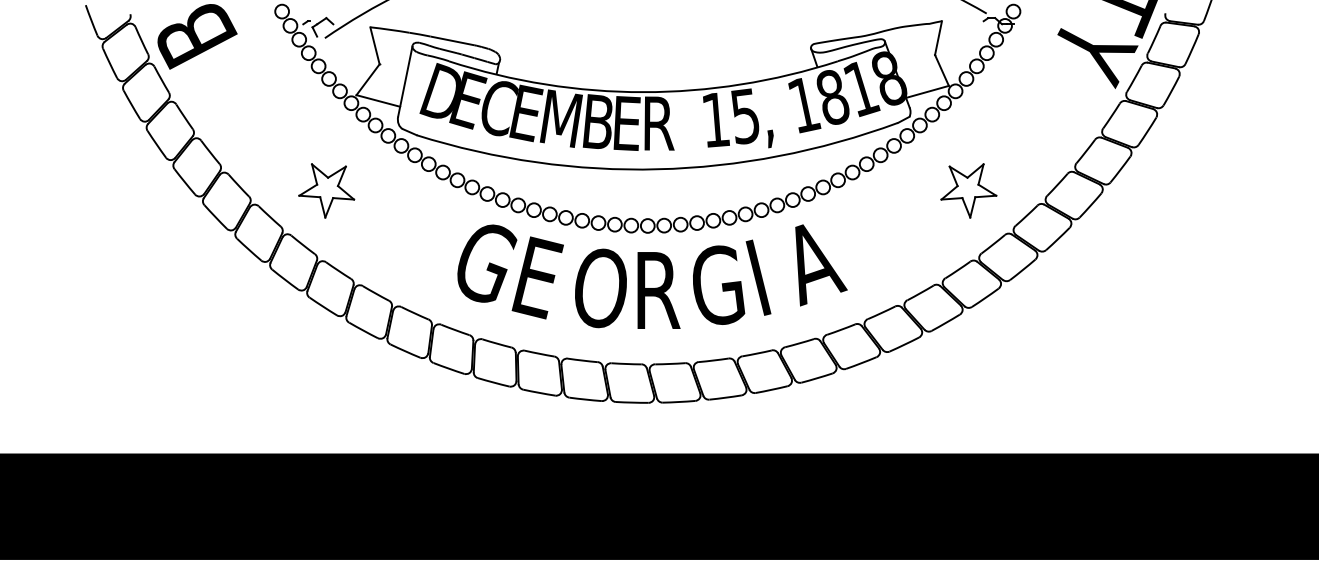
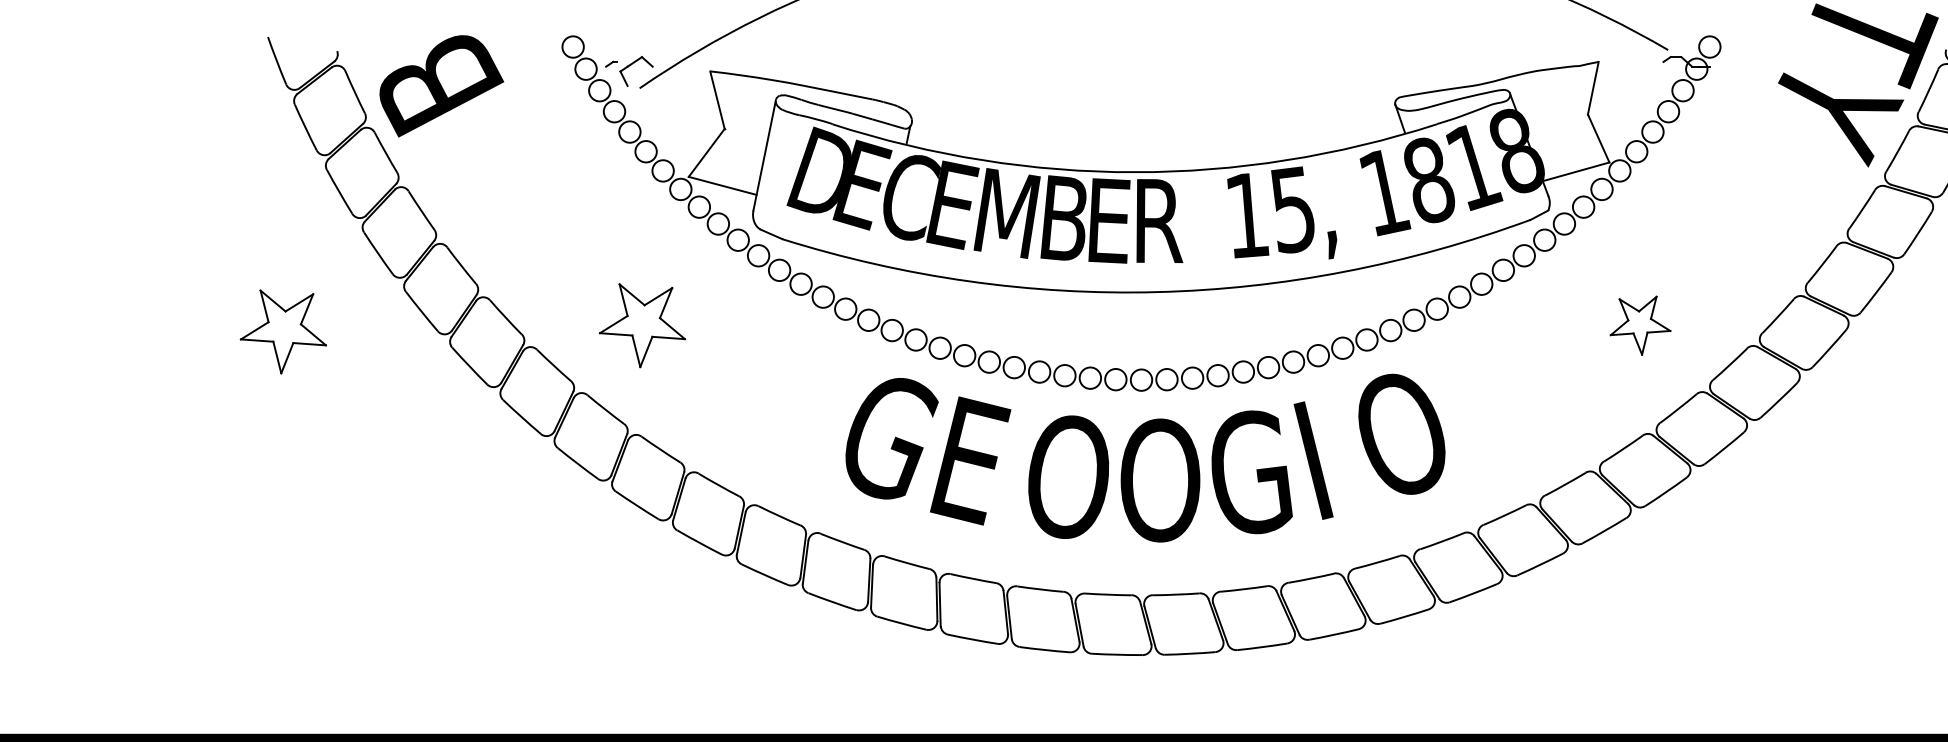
part: (968, 190) -> (1639, 325), size x0.7
part: (95, 194) -> (283, 331), added
text: (817, 264) -> (1405, 440), A -> O
text: (659, 290) -> (1159, 480), R -> O

